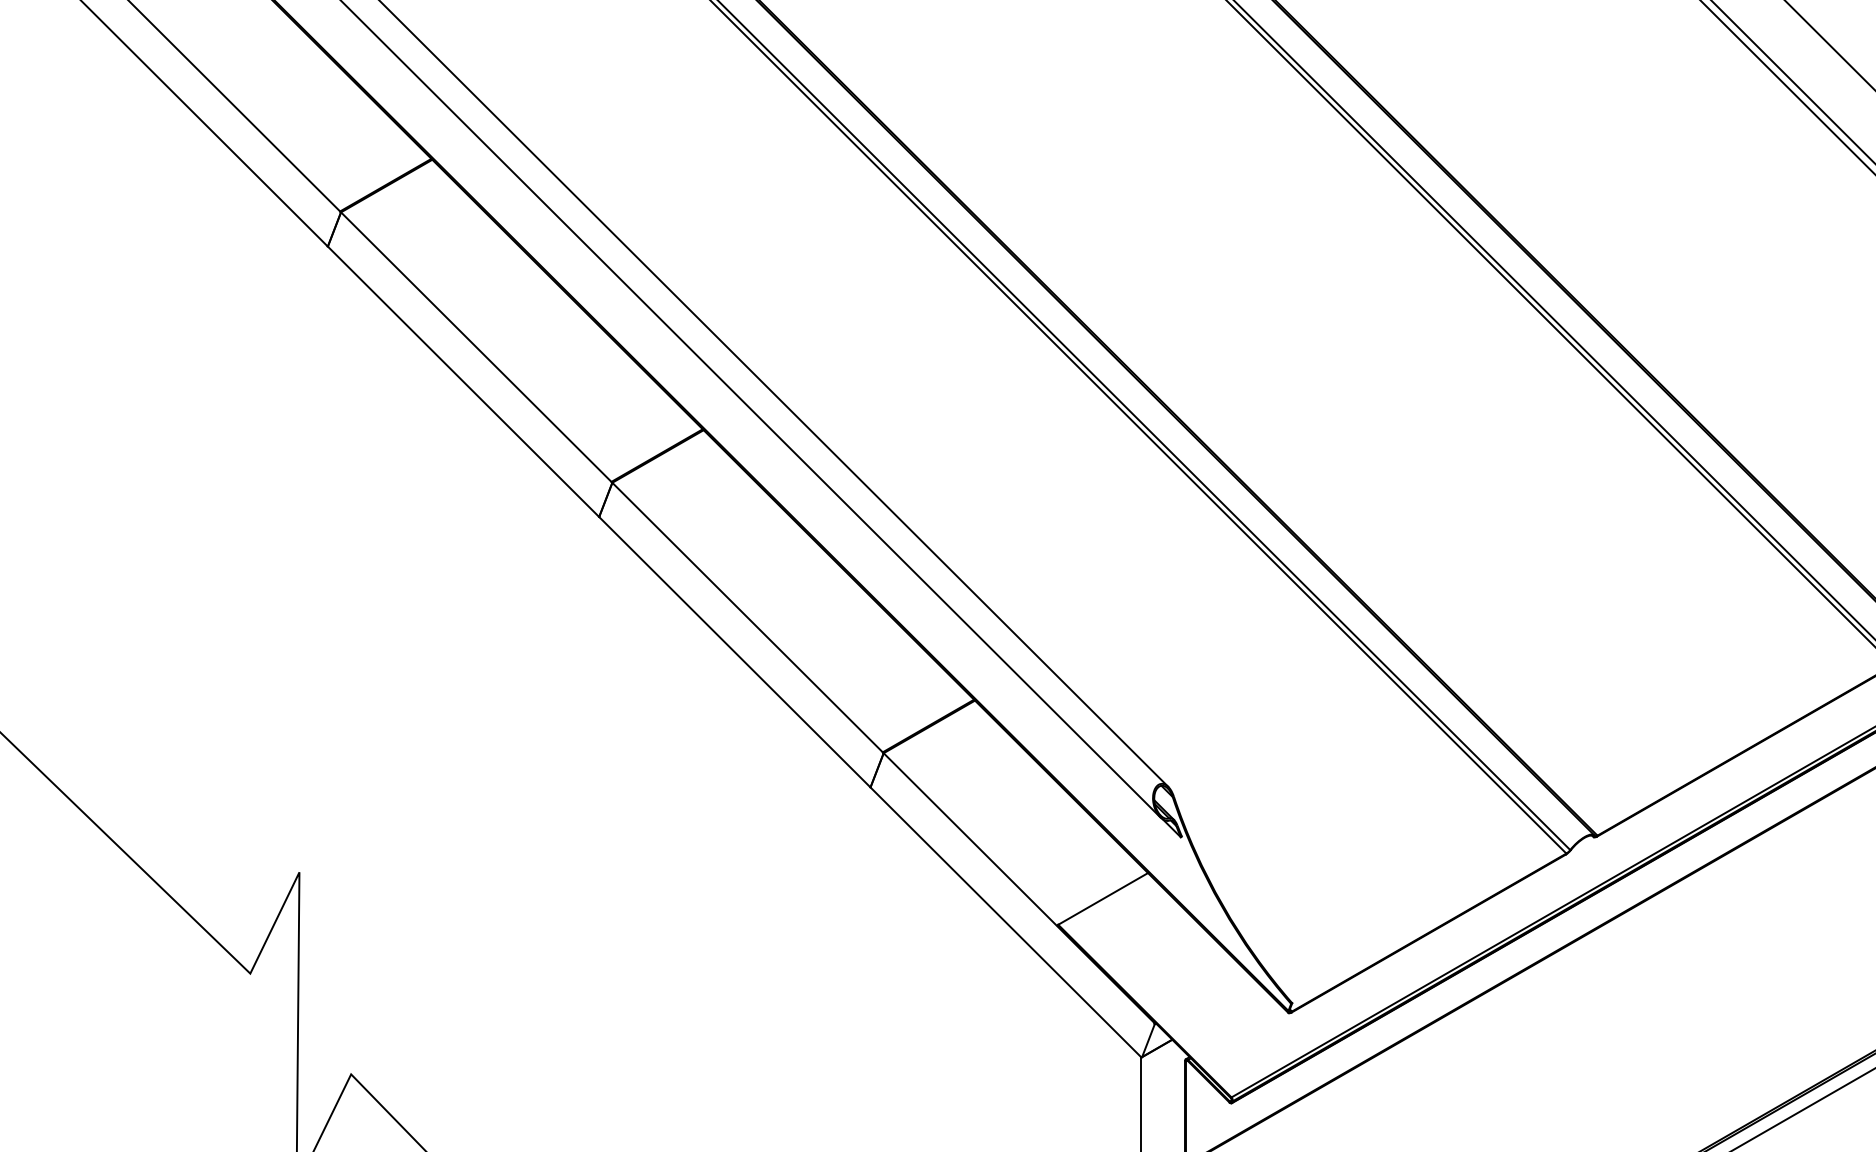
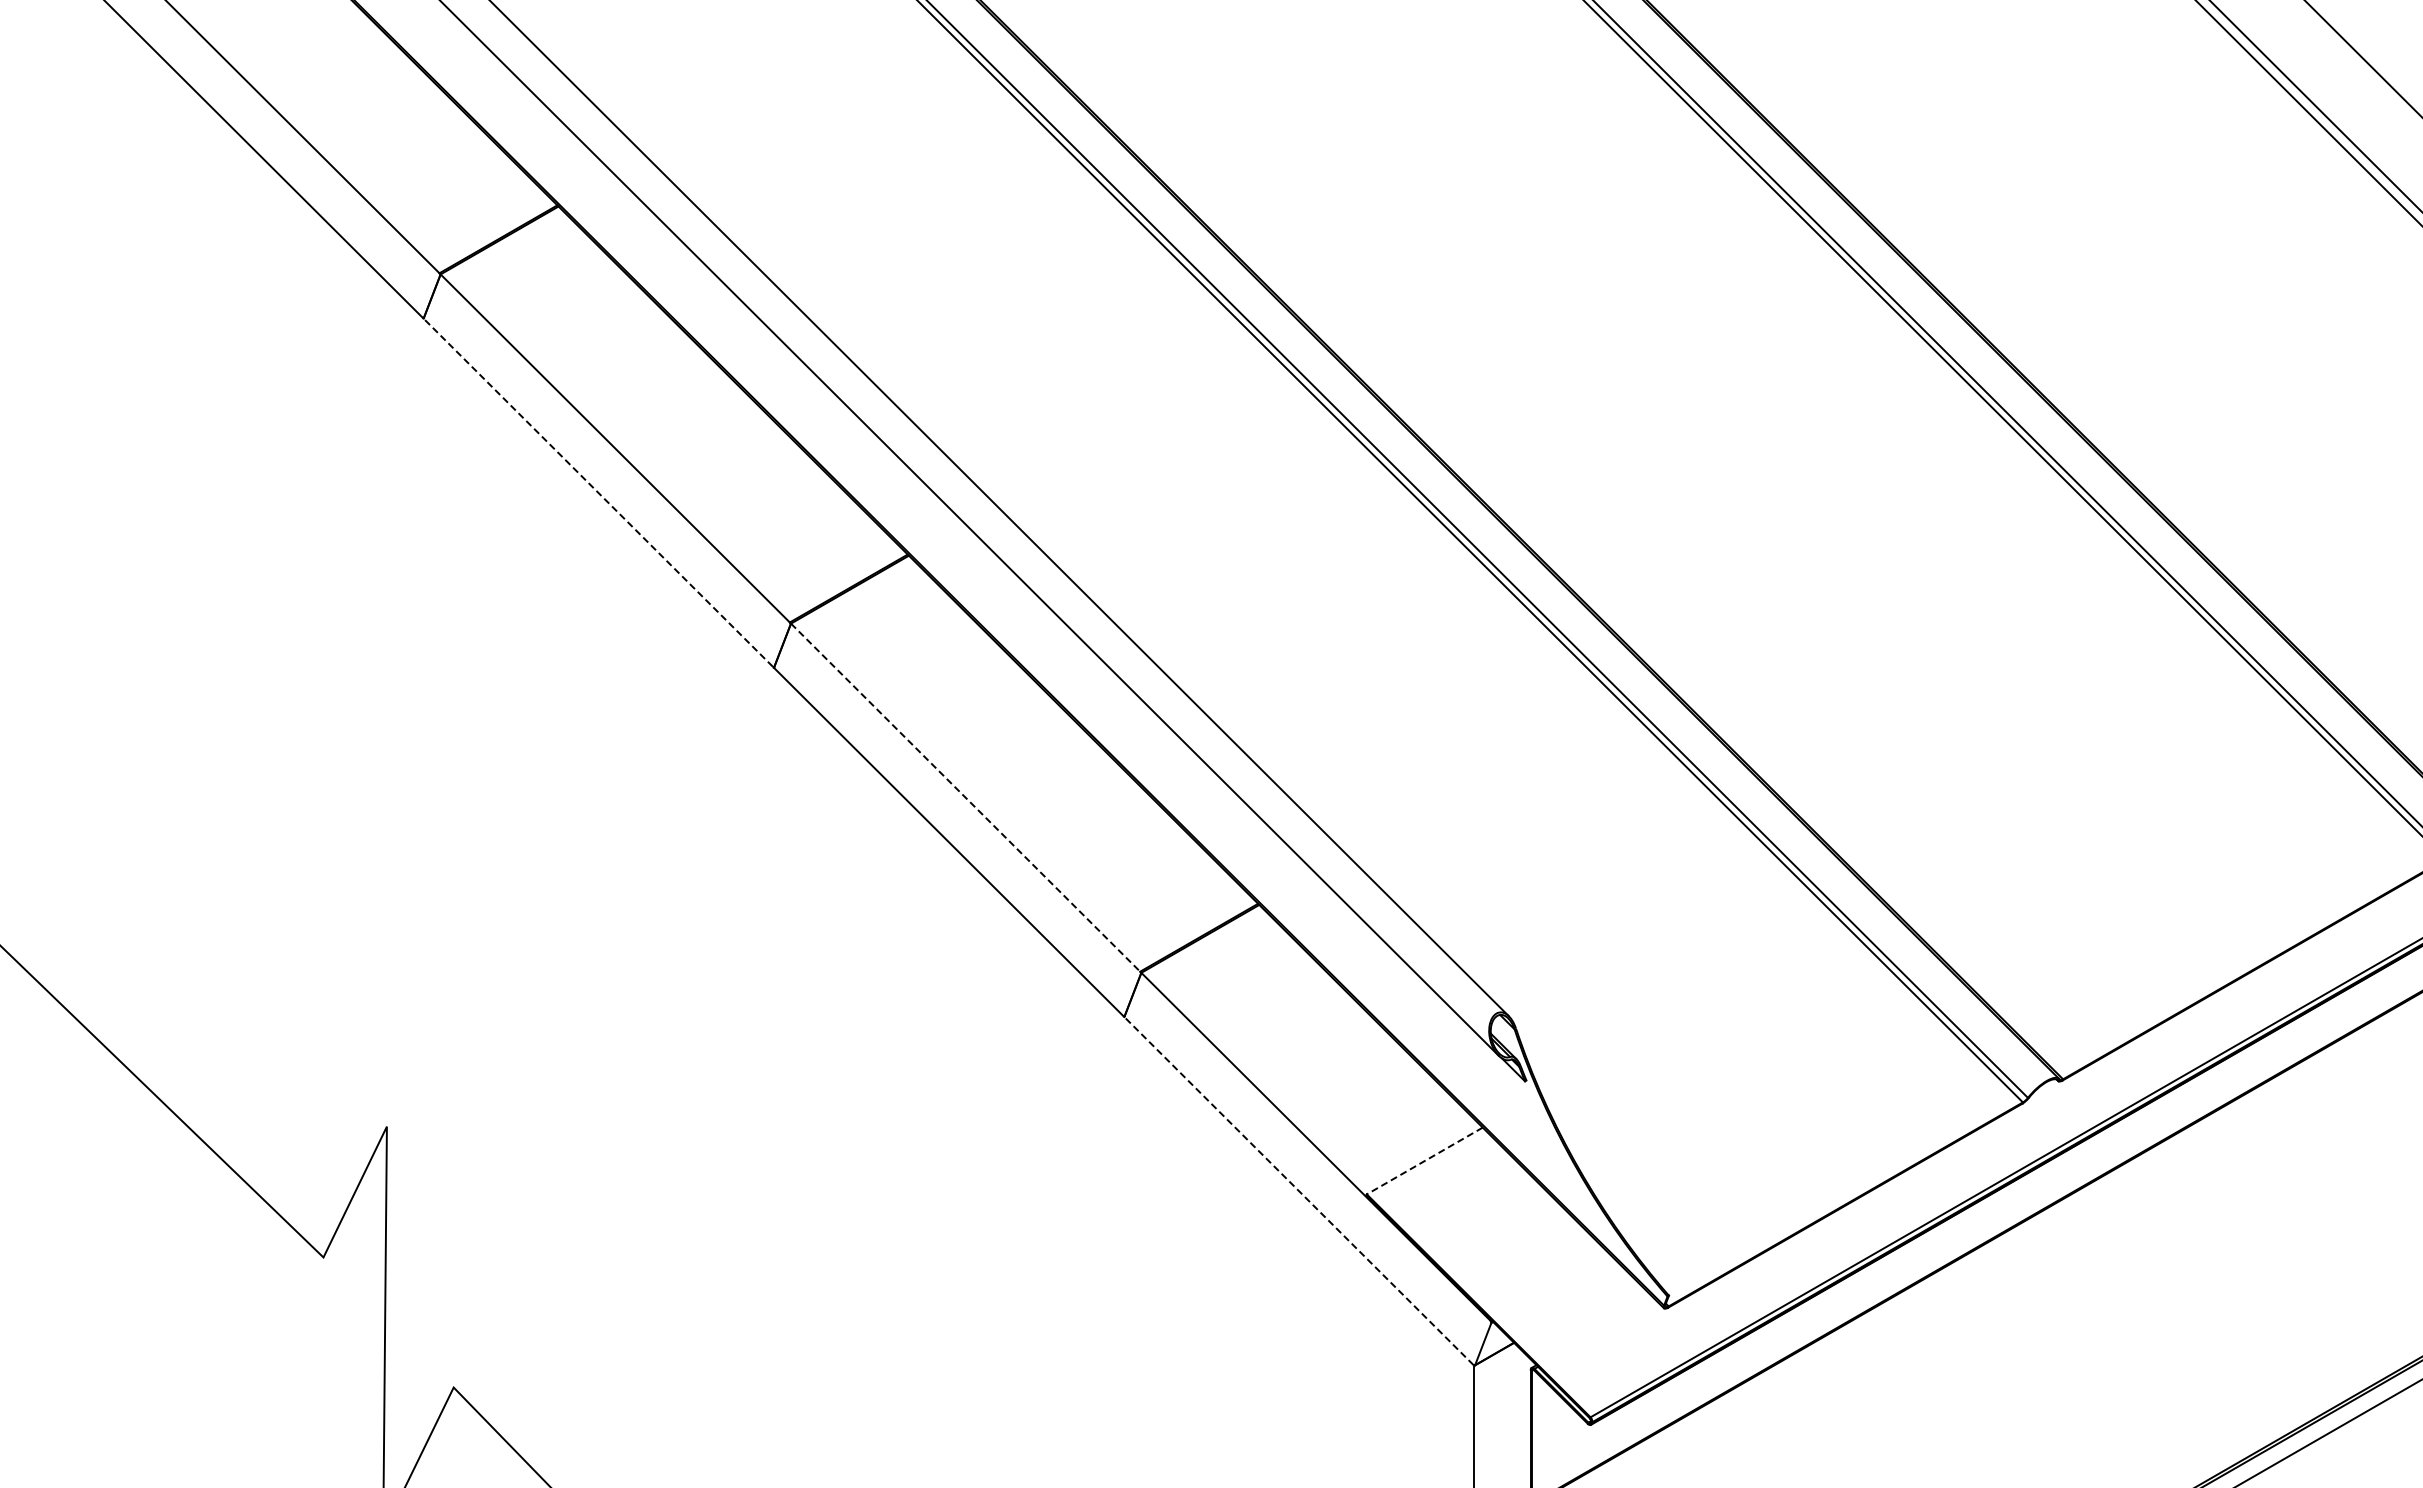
line: (463, 381) -> (598, 492), solid -> dashed
line: (747, 617) -> (965, 797), solid -> dashed
line: (1102, 899) -> (1424, 1161), solid -> dashed
line: (1005, 922) -> (1298, 1191), solid -> dashed

